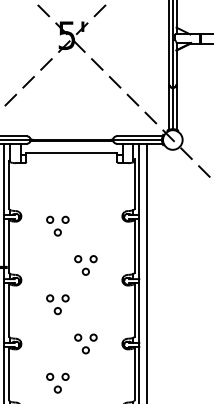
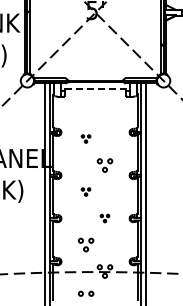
line: (71, 152) -> (95, 89), solid -> dashed
part: (56, 225) -> (85, 138), size x0.6
part: (56, 303) -> (85, 191), size x0.6
part: (85, 343) -> (104, 218), size x0.6

